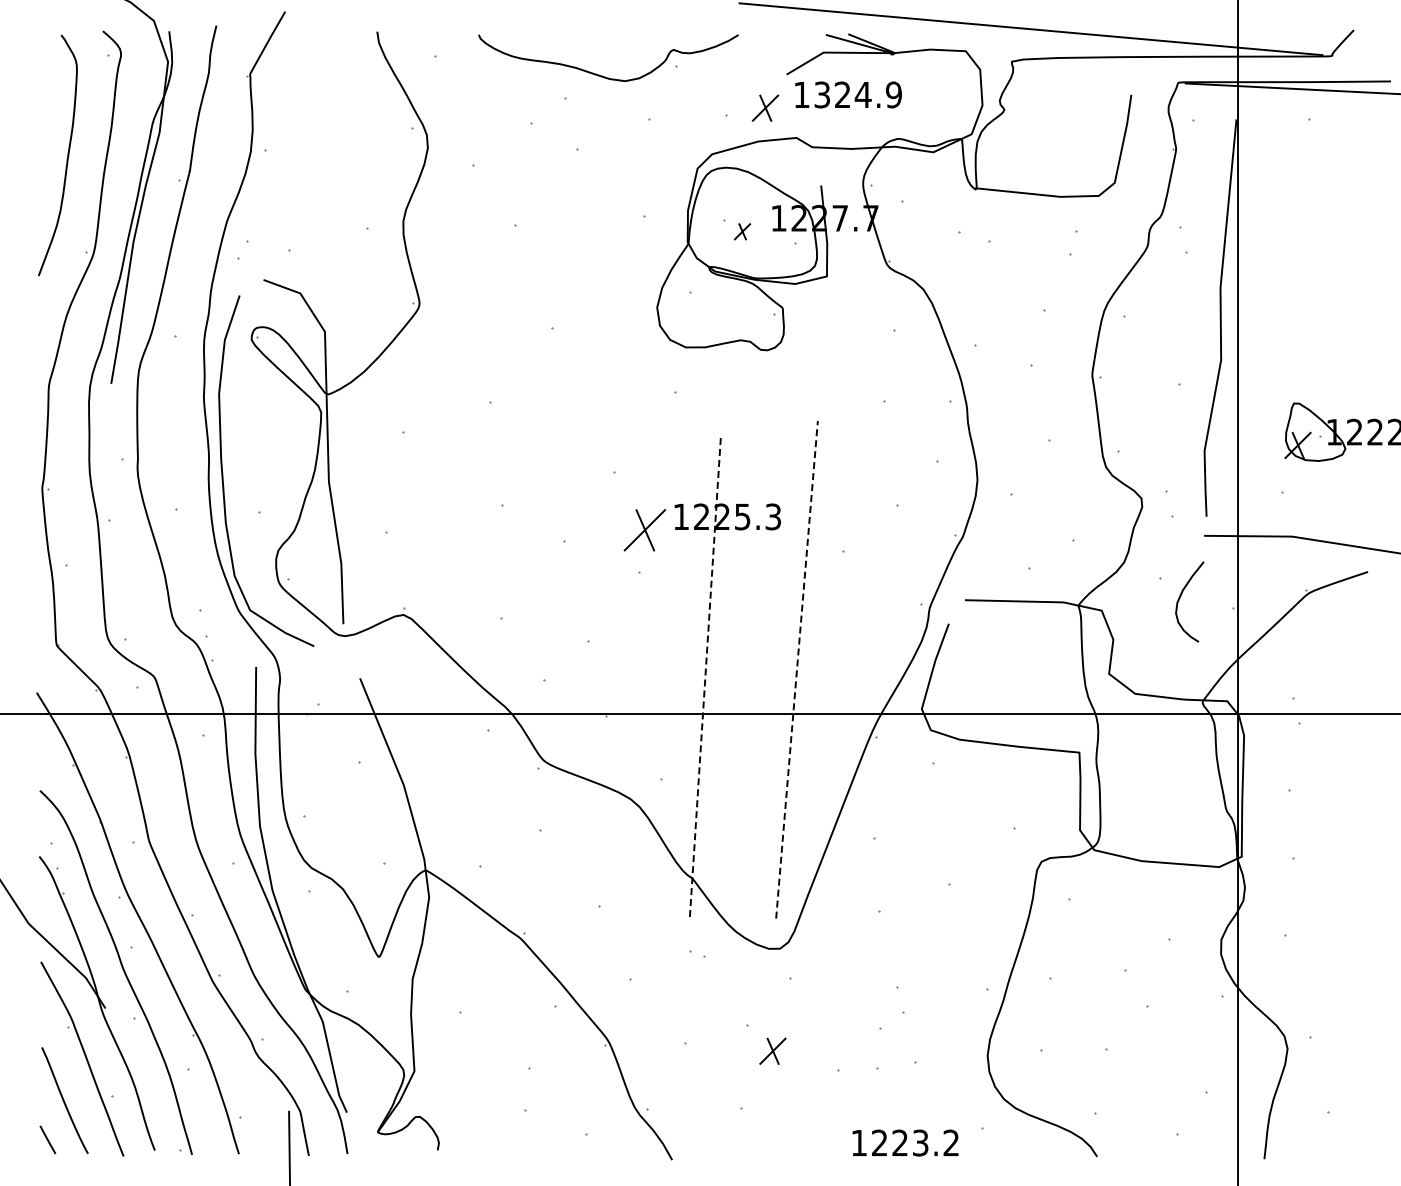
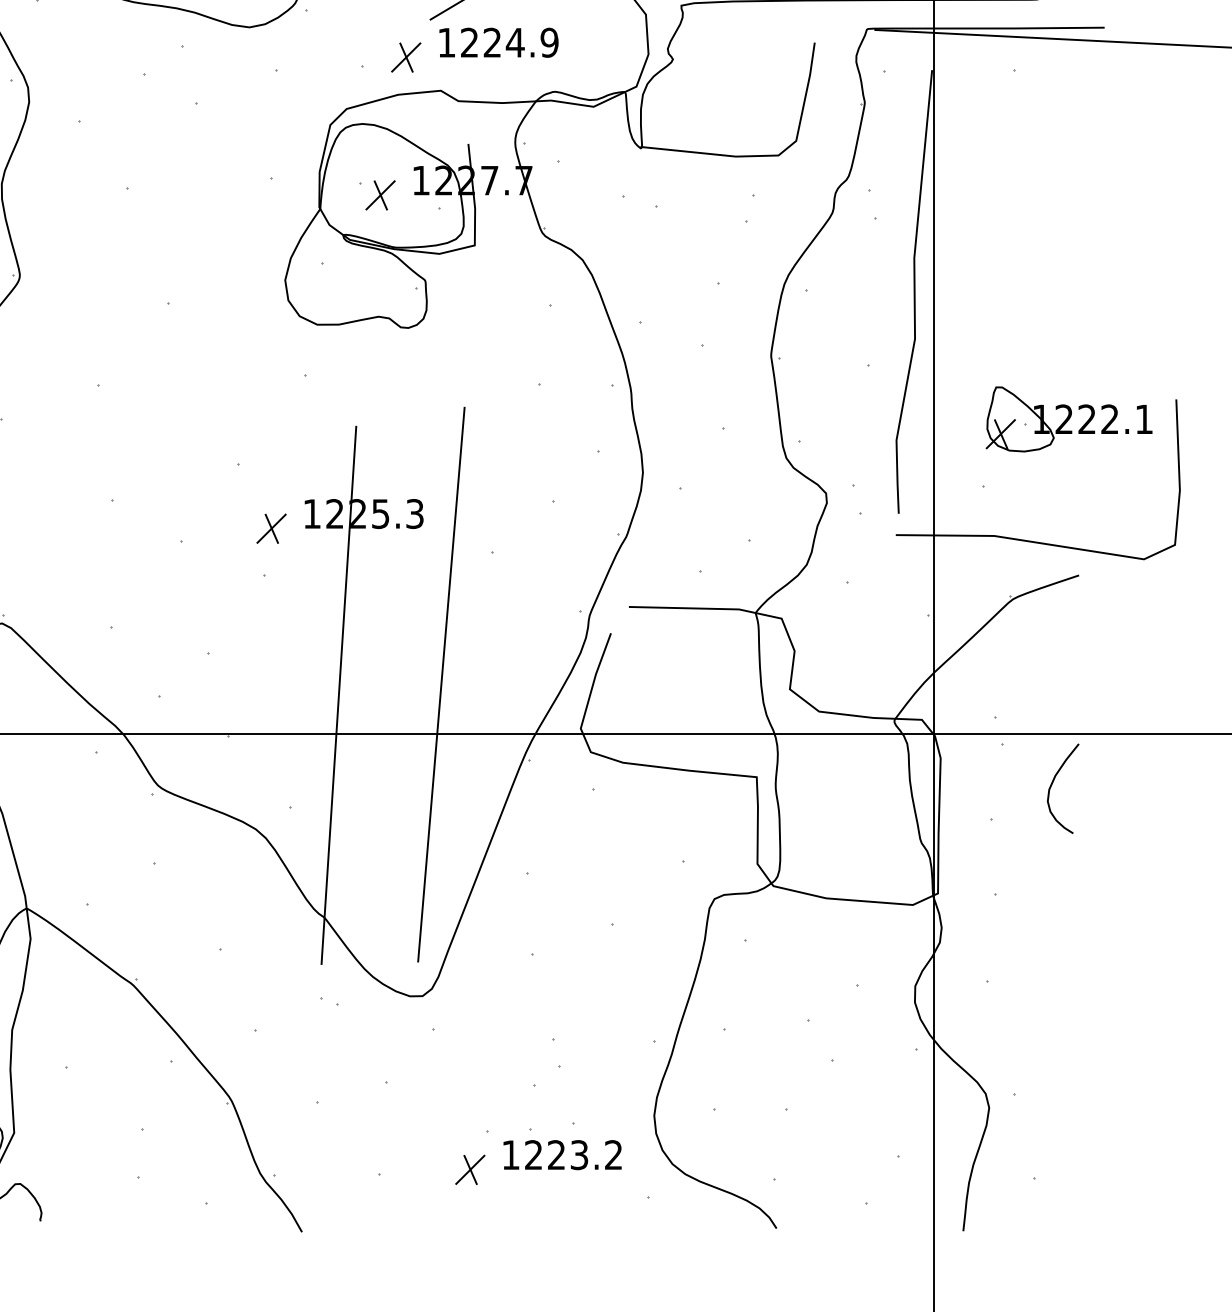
text: (821, 94) -> (468, 42), 1324.9 -> 1224.9
part: (742, 231) -> (380, 195), size x1.67
part: (644, 529) -> (271, 528), size x0.62
curve: (1181, 596) -> (1053, 782), moved
line: (797, 669) -> (441, 684), dashed -> solid
line: (705, 679) -> (339, 695), dashed -> solid
part: (772, 1050) -> (469, 1169), moved
text: (905, 1142) -> (562, 1154), moved

